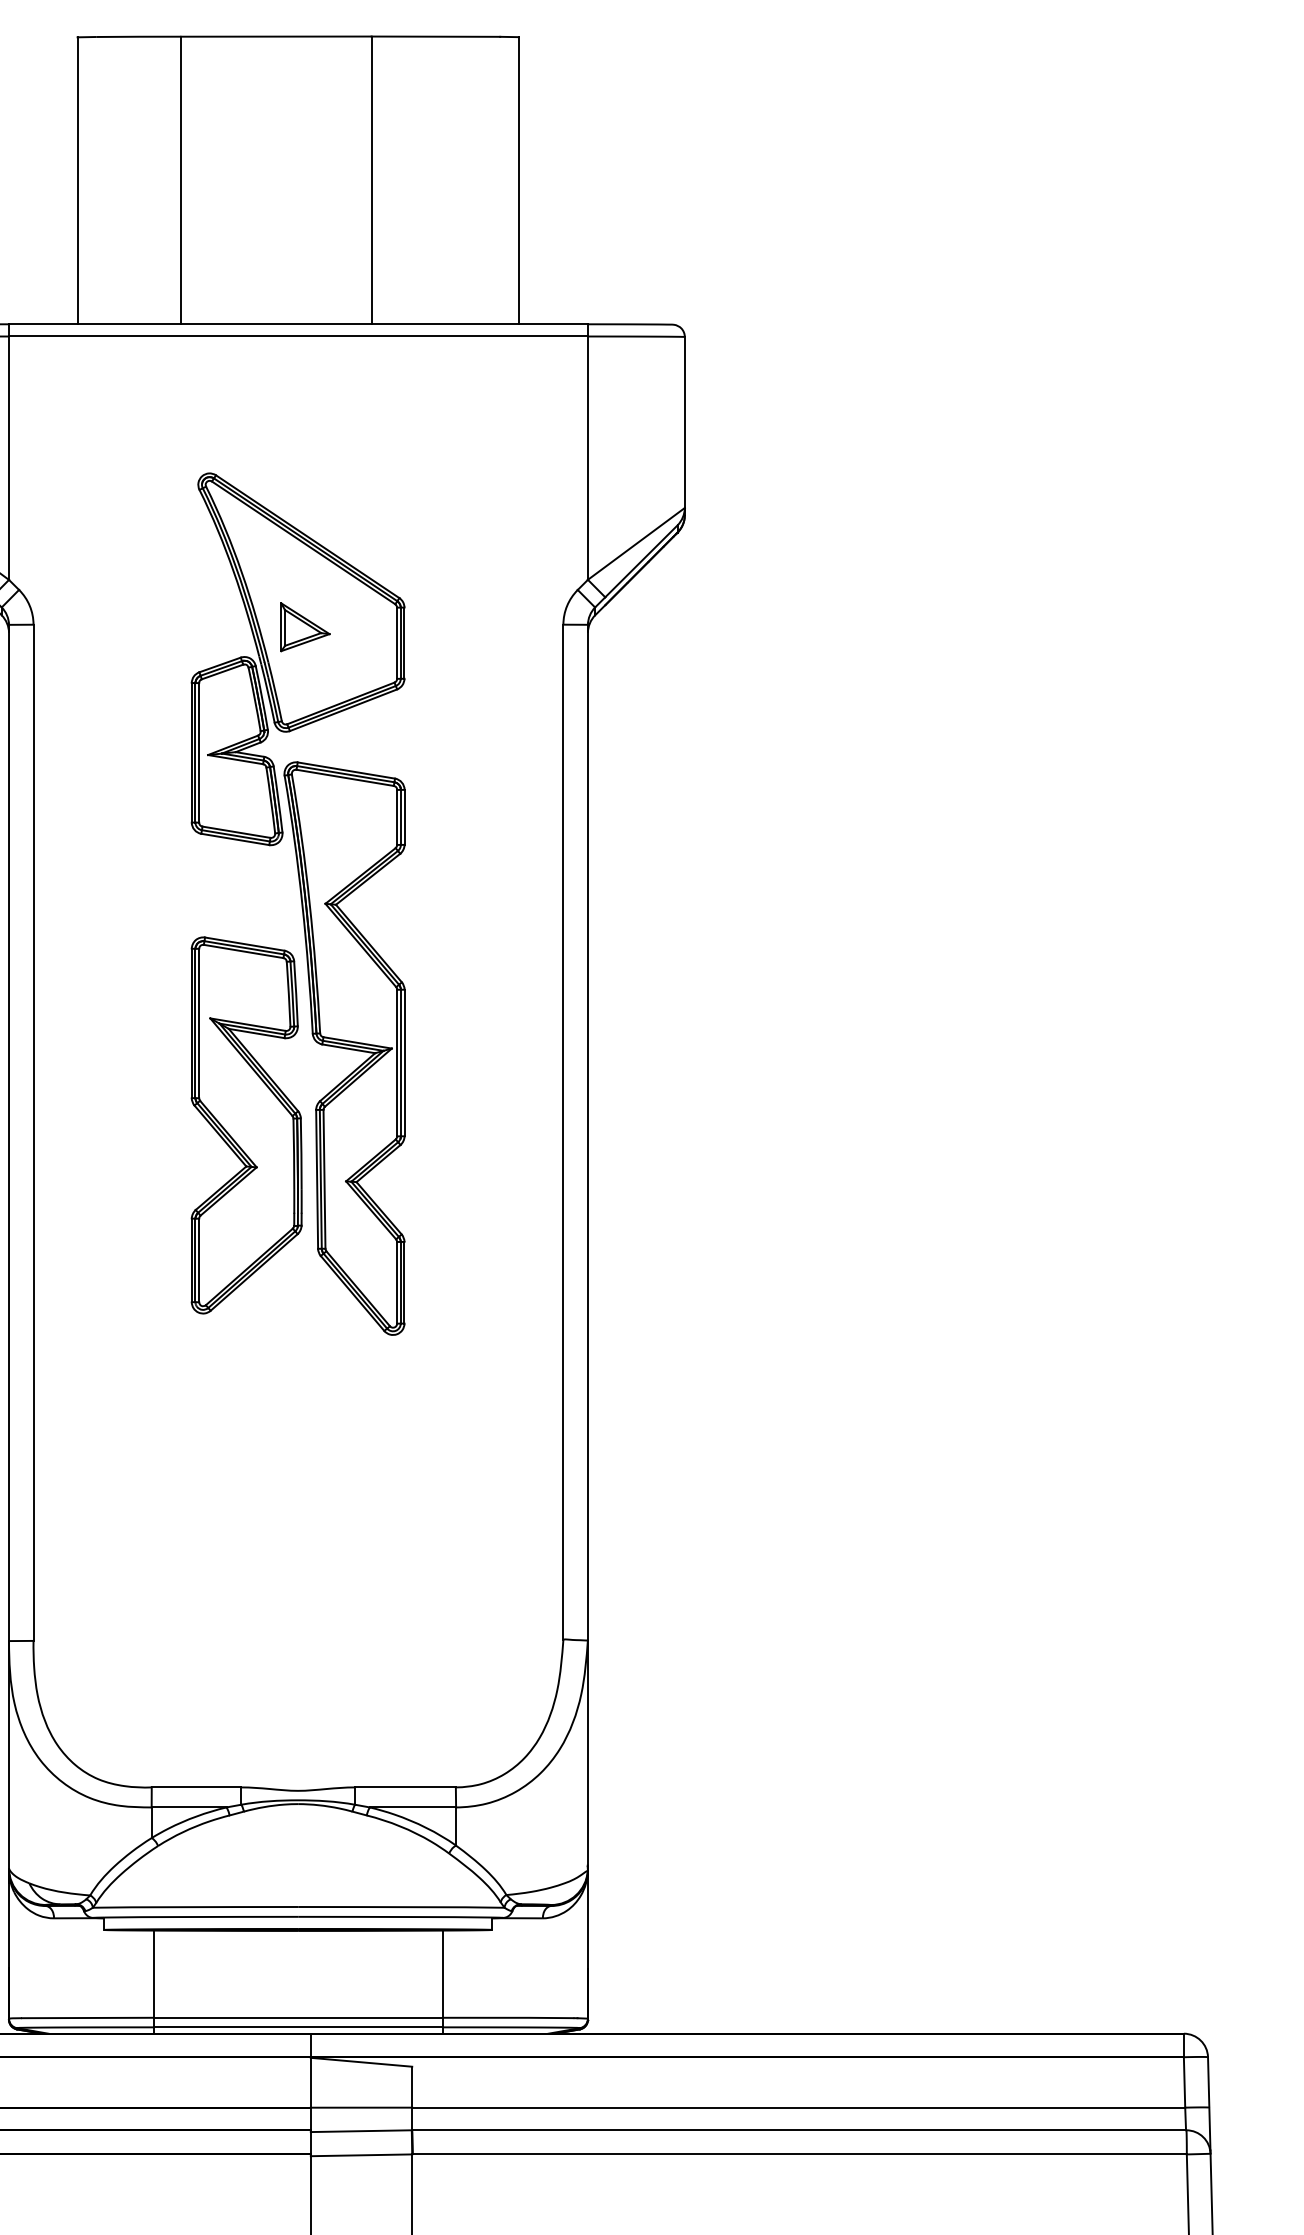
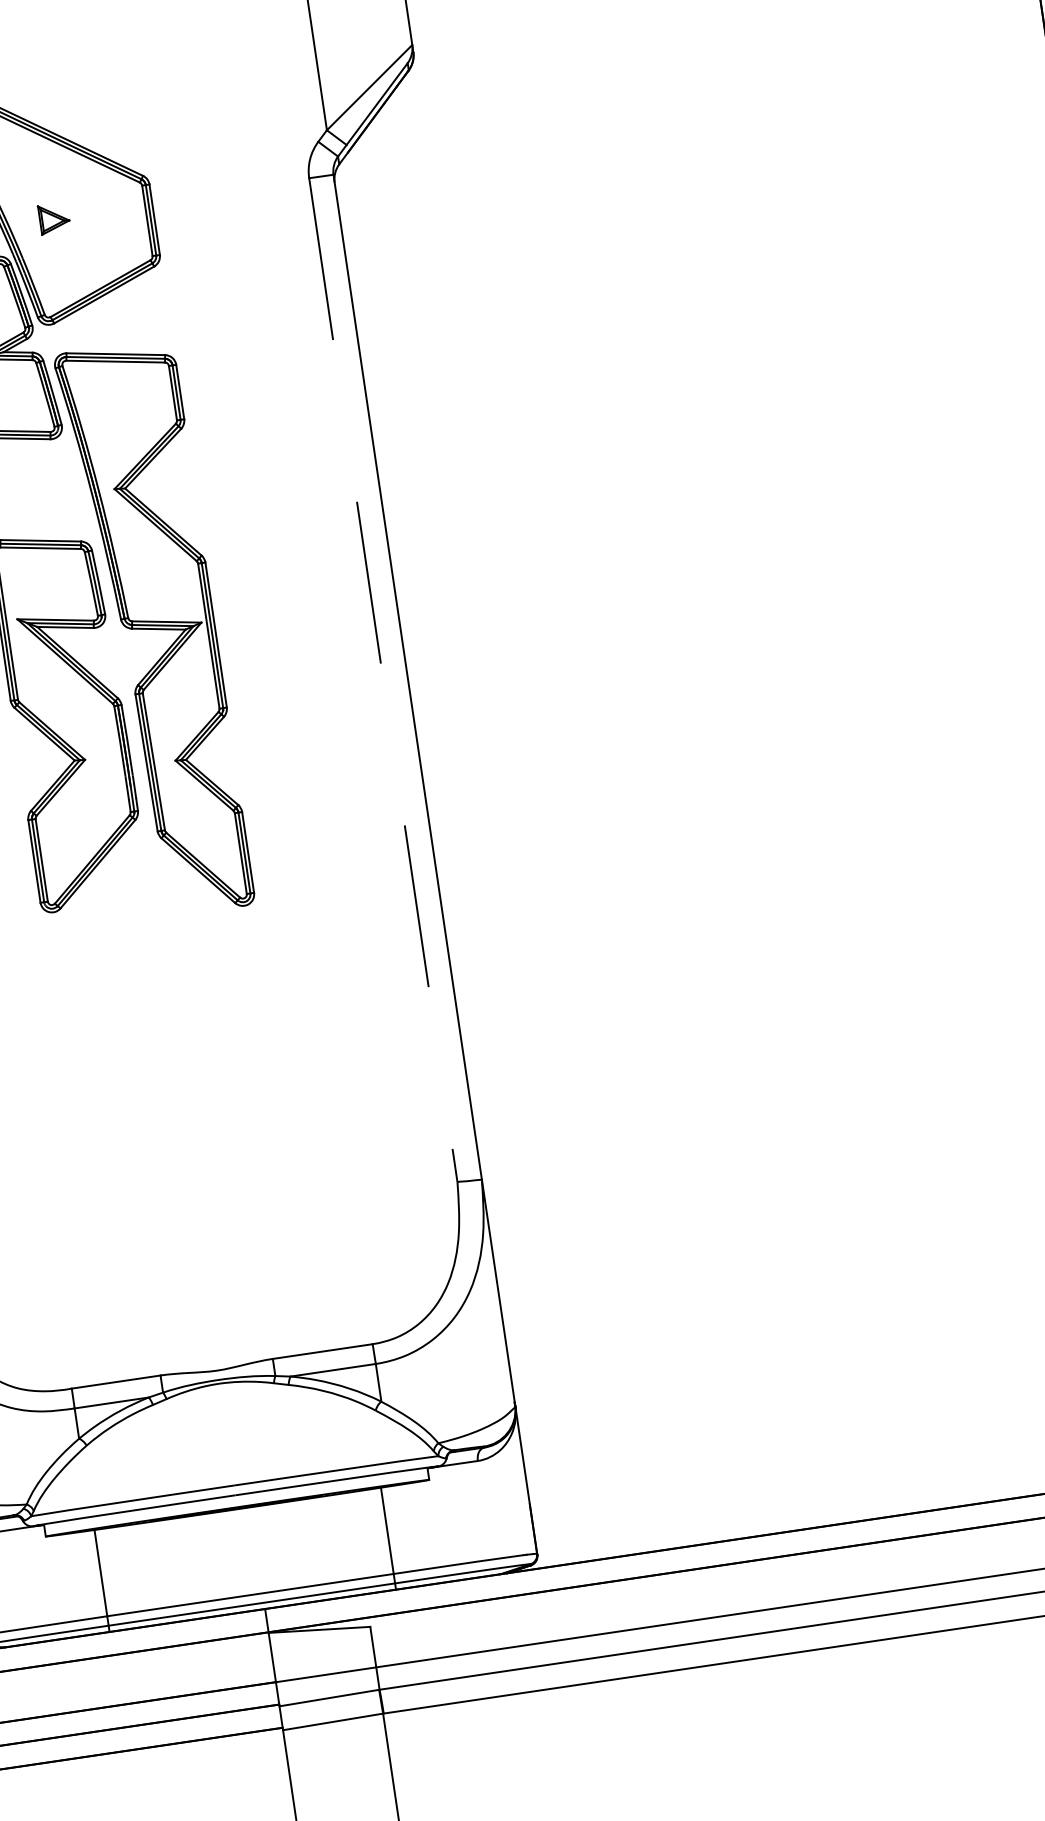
part: (305, 627) -> (54, 218), size x0.6
line: (563, 1132) -> (383, 680), solid -> dashed

